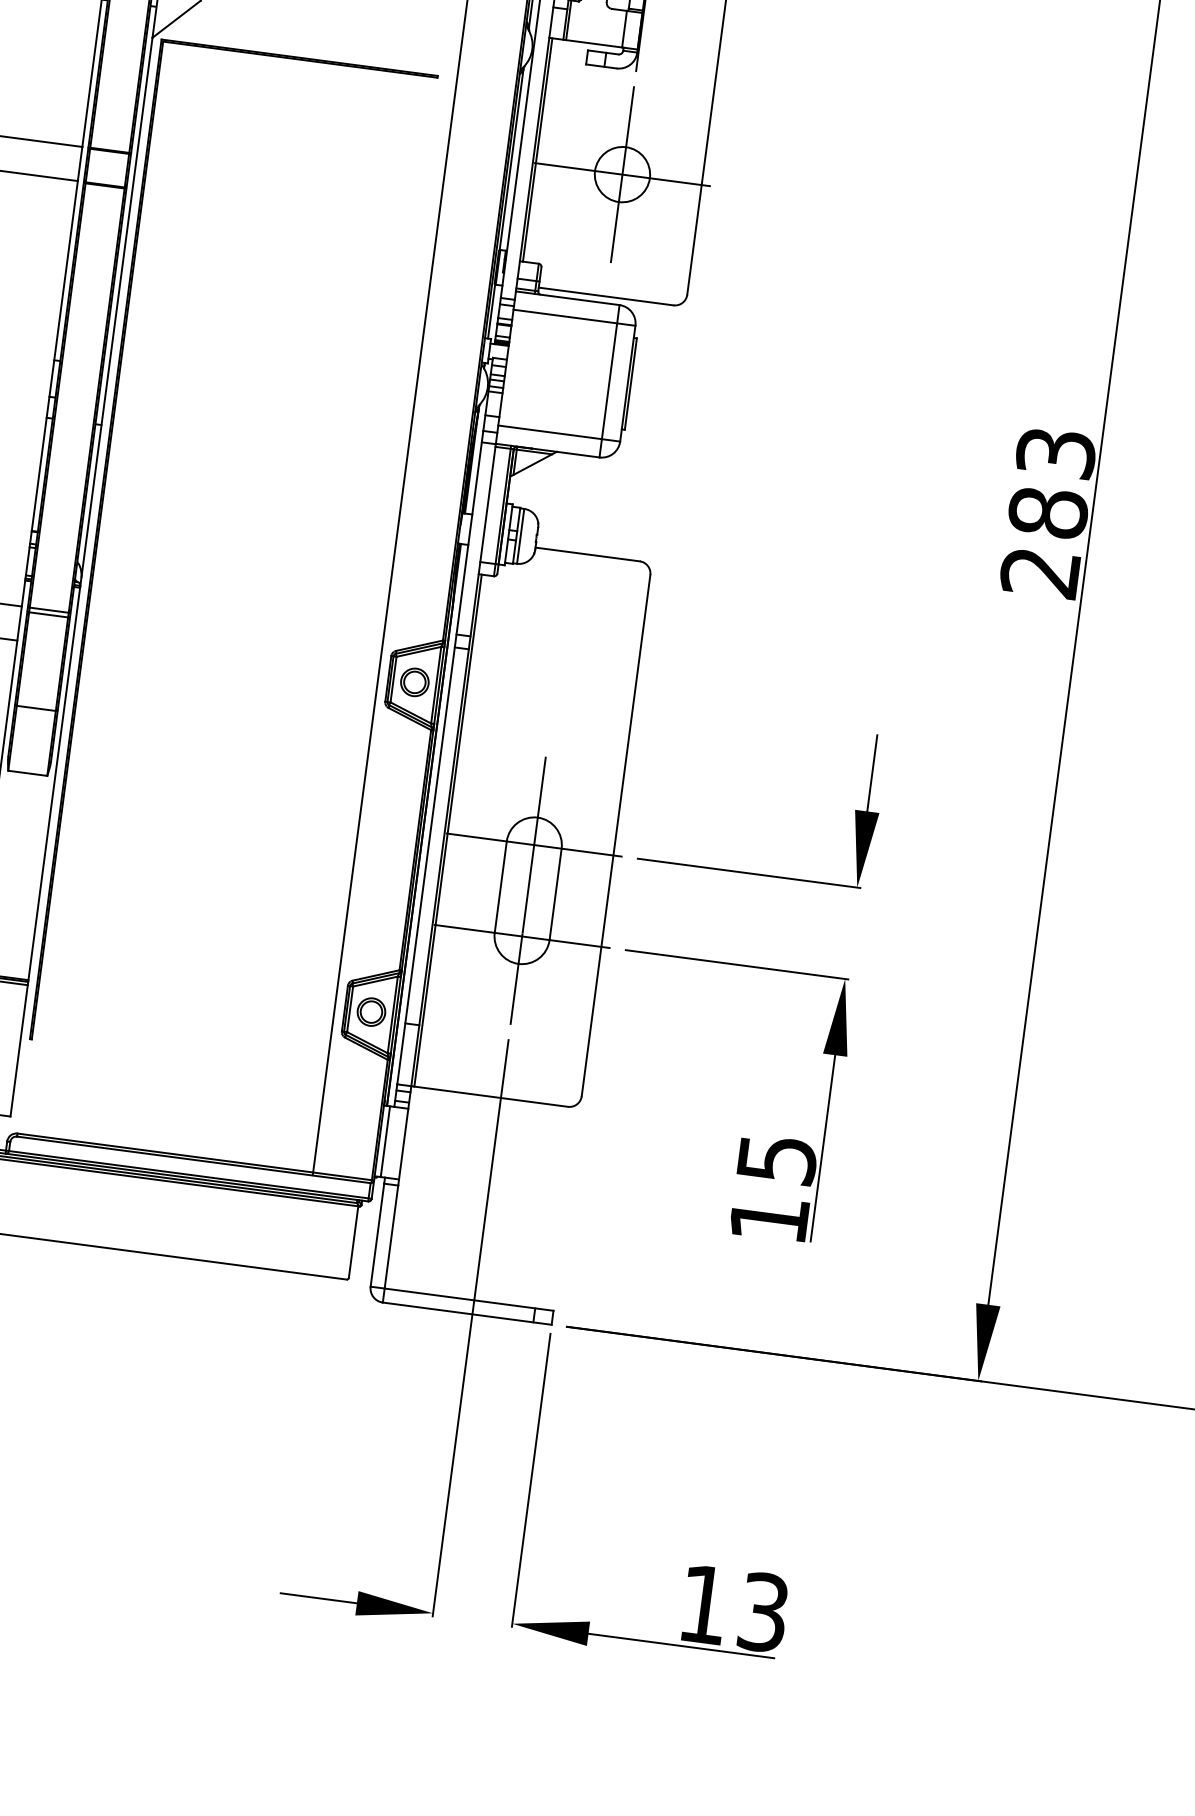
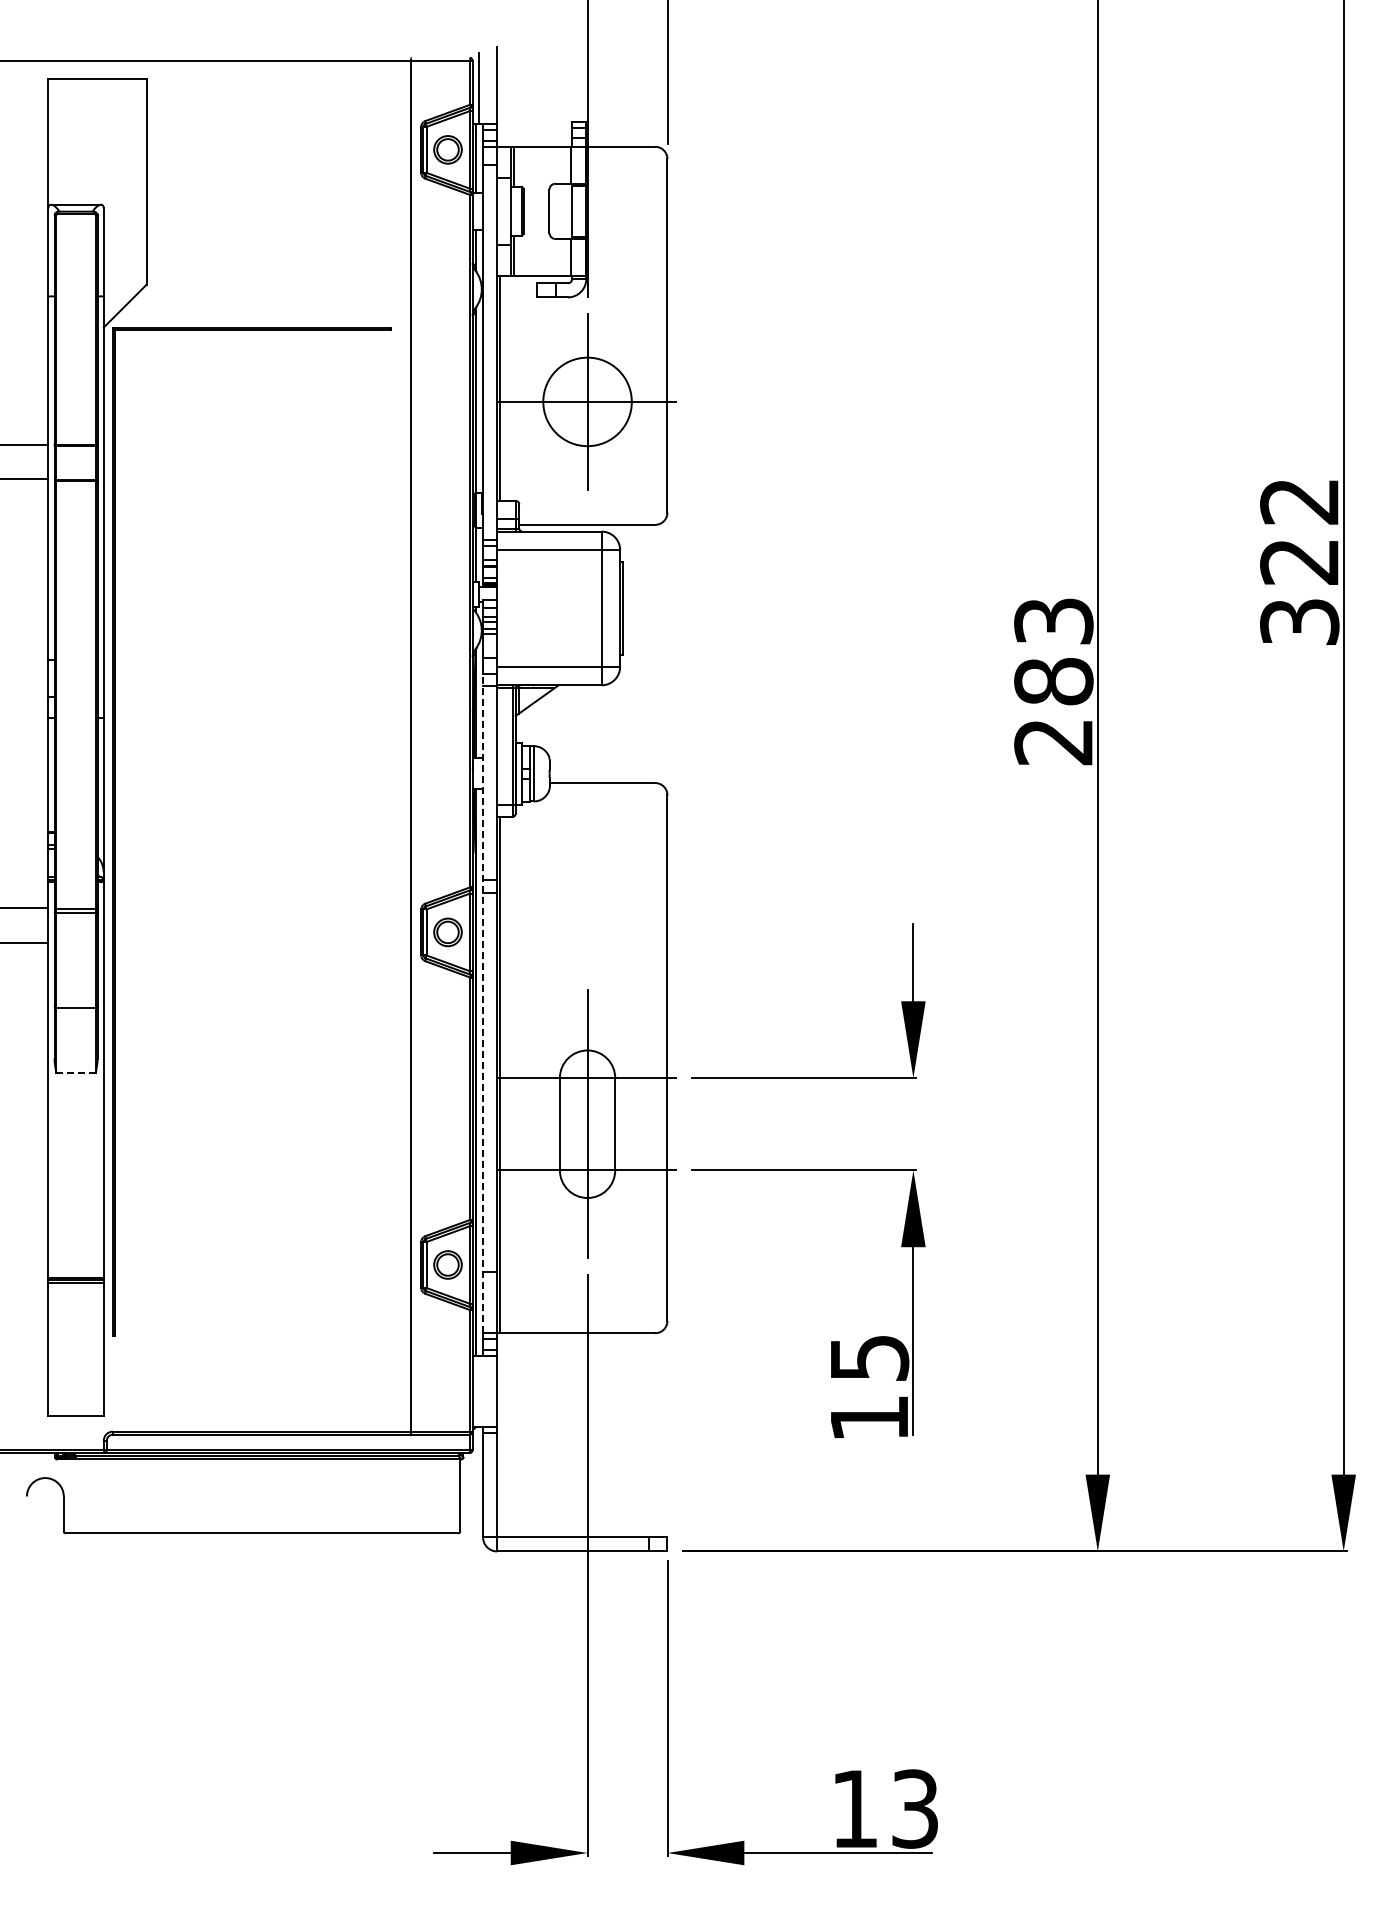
circle: (622, 174) -> (587, 401), size x1.6
line: (440, 757) -> (483, 1003), solid -> dashed
line: (28, 773) -> (76, 1073), solid -> dashed
line: (385, 1141) -> (478, 1391), removed

